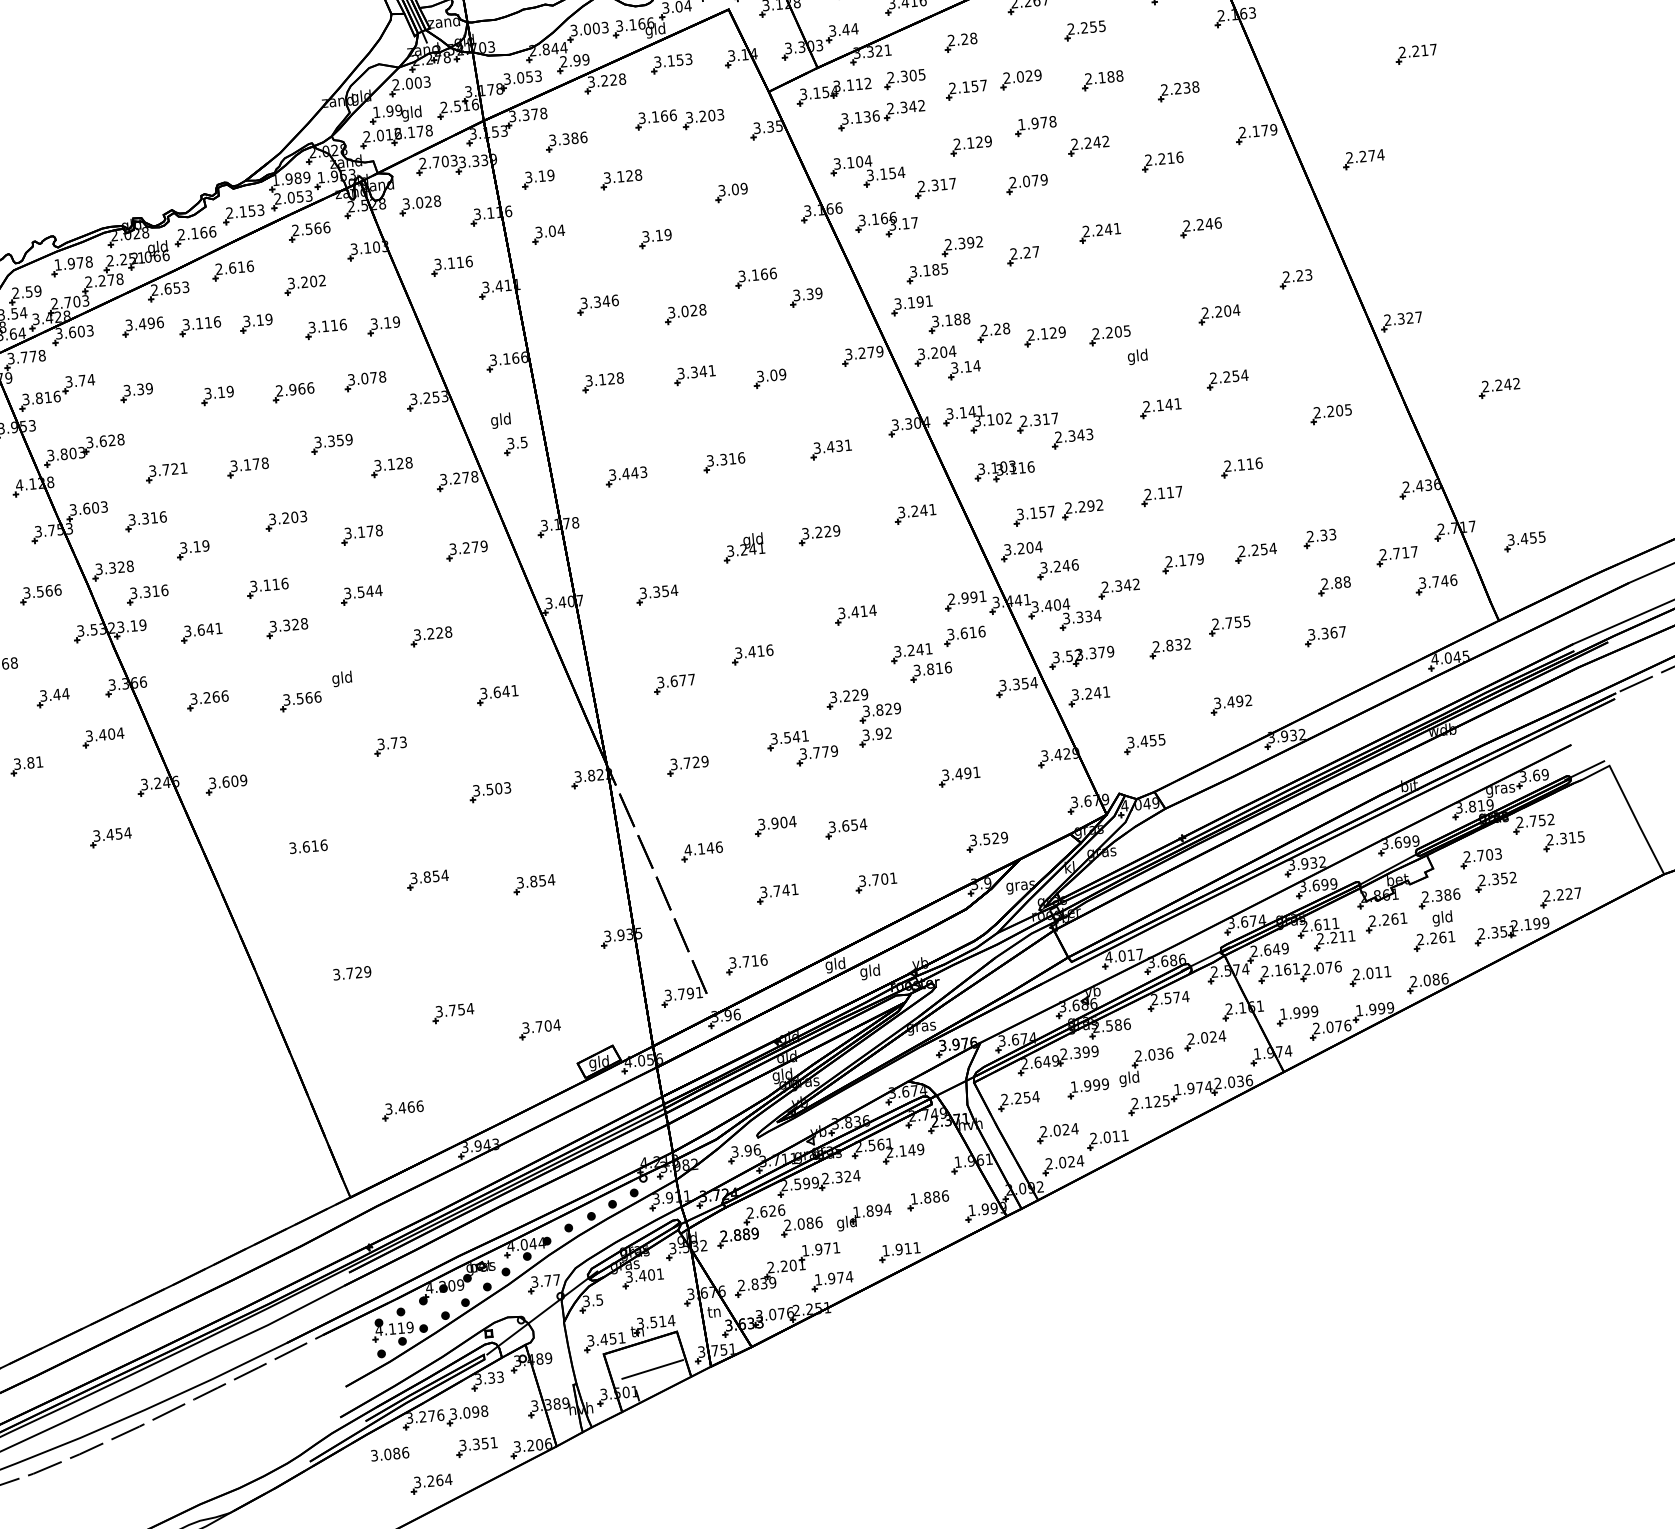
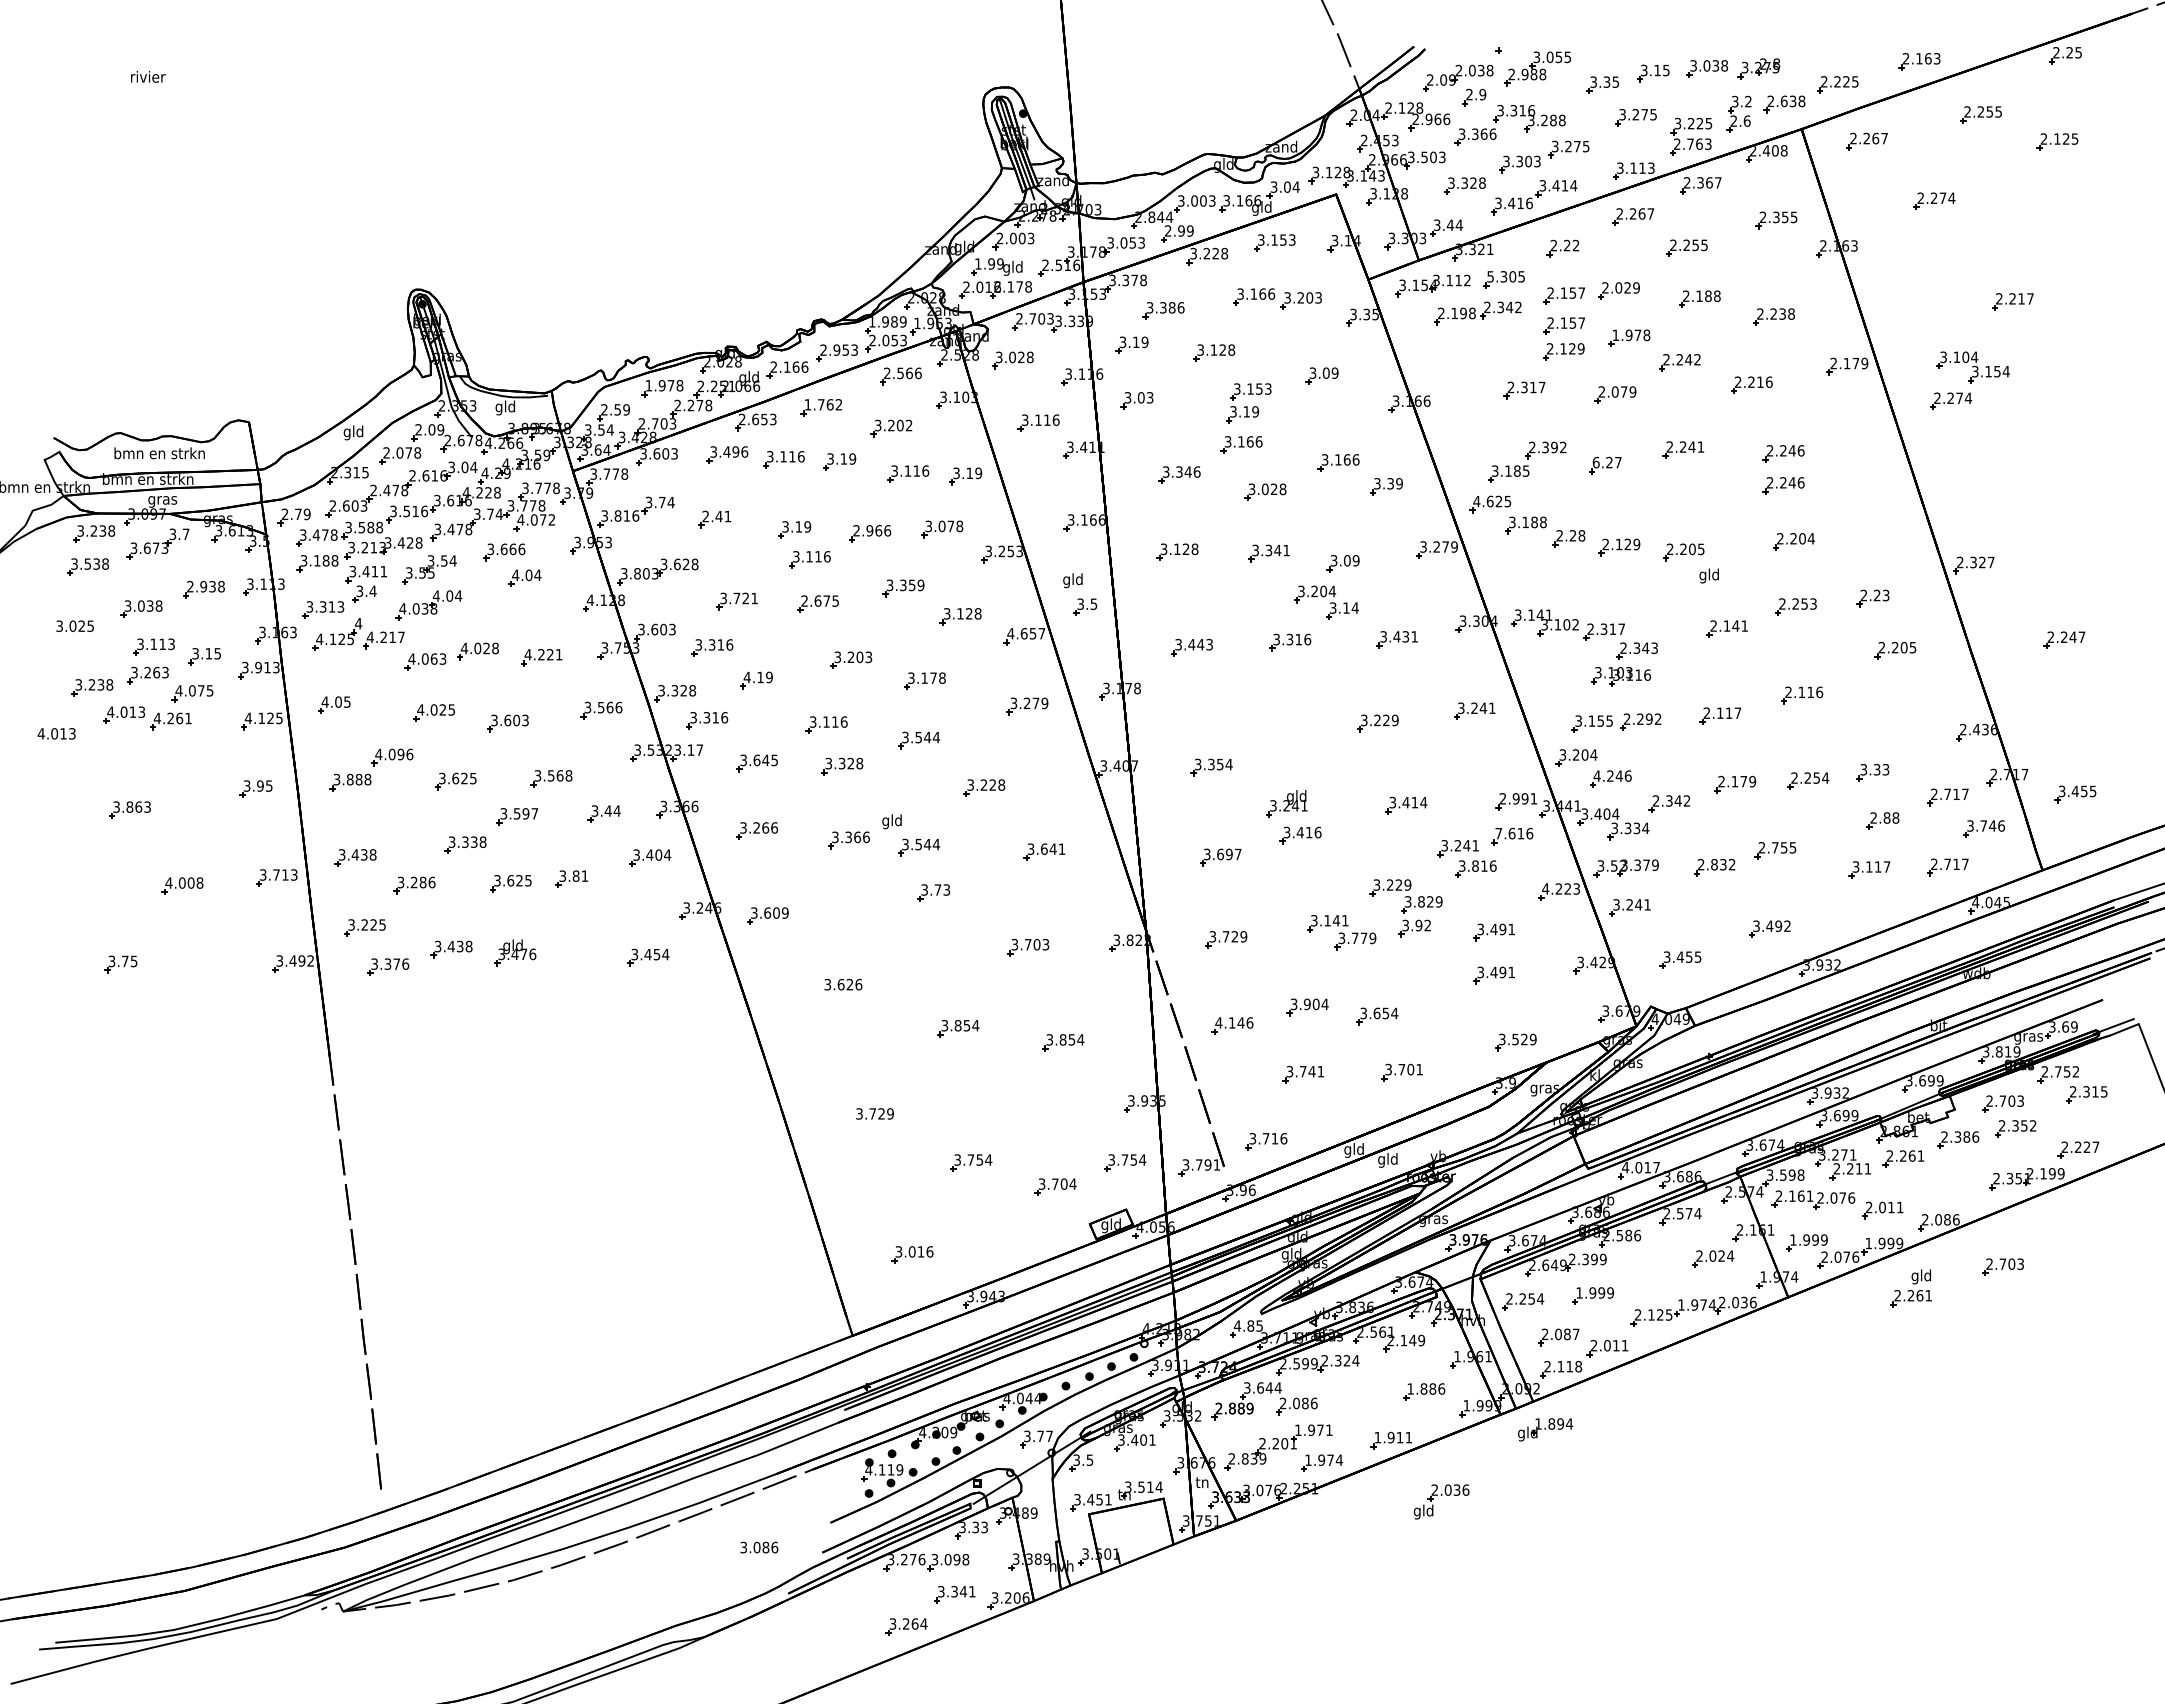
text: (973, 38) -> (1575, 245), 2.28 -> 2.22
text: (890, 77) -> (1490, 276), 2.305 -> 5.305
text: (860, 117) -> (1456, 313), 3.136 -> 2.198
part: (968, 119) -> (1563, 325), added
part: (867, 171) -> (1972, 367), moved
text: (242, 211) -> (836, 349), 2.153 -> 2.953
part: (661, 214) -> (1250, 391), added
part: (886, 224) -> (1472, 421), removed
text: (560, 230) -> (1149, 397), 3.04 -> 3.03
text: (1013, 253) -> (1595, 462), 2.27 -> 6.27
part: (1203, 259) -> (1783, 485), added
text: (234, 267) -> (823, 404), 2.616 -> 1.762
part: (657, 268) -> (1241, 444), added
part: (1295, 279) -> (1872, 598), moved
text: (913, 302) -> (1492, 501), 3.191 -> 4.625
part: (947, 362) -> (1326, 602), moved
text: (1244, 374) -> (1813, 603), 2.254 -> 2.253
text: (1516, 382) -> (2081, 636), 2.242 -> 2.247
text: (137, 389) -> (716, 516), 3.39 -> 2.41
part: (235, 424) -> (809, 559), added
text: (249, 464) -> (820, 600), 3.178 -> 2.675
part: (1004, 470) -> (1620, 676), moved
text: (459, 477) -> (1026, 633), 3.278 -> 4.657
text: (1051, 510) -> (1609, 720), 3.157 -> 3.155
text: (1310, 536) -> (1863, 769), 2.33 -> 3.33
part: (743, 547) -> (1286, 803), moved
text: (182, 548) -> (746, 677), 3.19 -> 4.19
text: (1043, 567) -> (1596, 775), 3.246 -> 4.246
text: (142, 624) -> (699, 749), 3.19 -> 3.17
part: (1403, 626) -> (1947, 867), added
text: (218, 628) -> (774, 760), 3.641 -> 3.645
text: (1329, 632) -> (1873, 866), 3.367 -> 3.117
text: (950, 634) -> (1498, 833), 3.616 -> 7.616
text: (682, 680) -> (1228, 854), 3.677 -> 3.697
text: (1018, 683) -> (1561, 888), 3.354 -> 4.223
text: (299, 697) -> (848, 836), 3.566 -> 3.366
part: (372, 702) -> (919, 847), added
part: (954, 734) -> (1493, 932), added
text: (787, 737) -> (1327, 920), 3.541 -> 3.141
text: (489, 789) -> (1027, 944), 3.503 -> 3.703
text: (314, 845) -> (849, 984), 3.616 -> 3.626
text: (1315, 924) -> (1833, 1154), 2.611 -> 3.271
part: (1432, 931) -> (1910, 1288), moved
text: (1269, 949) -> (1785, 1174), 2.649 -> 3.598
part: (607, 998) -> (1125, 1162), added
part: (1495, 1021) -> (2002, 1266), added
part: (1146, 1066) -> (1441, 1501), moved
text: (406, 1107) -> (916, 1251), 3.466 -> 3.016
text: (1070, 1129) -> (1571, 1334), 2.024 -> 2.087
text: (745, 1150) -> (1248, 1325), 3.96 -> 4.85
text: (1071, 1161) -> (1569, 1366), 2.024 -> 2.118
text: (765, 1211) -> (1262, 1387), 2.626 -> 3.644
part: (864, 1217) -> (1545, 1429), moved
line: (652, 1369) -> (1135, 1533), removed
text: (485, 1443) -> (963, 1591), 3.351 -> 3.341
text: (390, 1454) -> (759, 1547), moved

